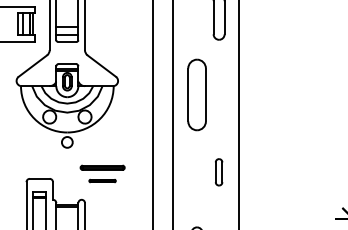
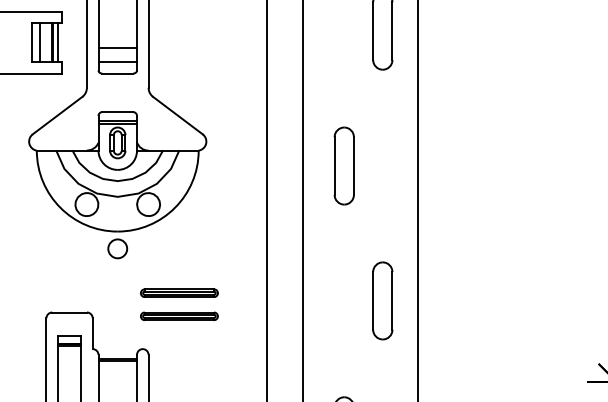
part: (196, 94) -> (343, 165), size x0.62
part: (218, 172) -> (381, 301), size x1.67
part: (102, 180) -> (179, 315), size x1.67

